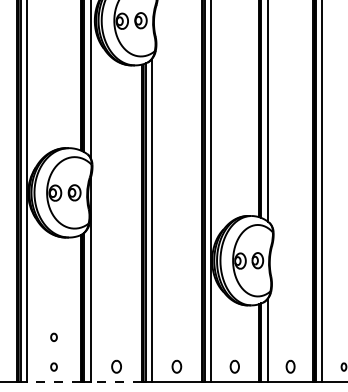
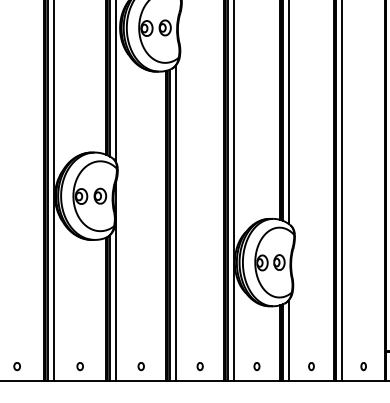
part: (53, 337) -> (79, 337), removed
part: (115, 367) -> (140, 366), size x0.62
part: (176, 367) -> (199, 366), size x0.62
part: (234, 367) -> (256, 366), size x0.62
part: (290, 367) -> (311, 366), size x0.62
line: (54, 382) -> (80, 381), dashed -> solid
line: (115, 382) -> (140, 381), dashed -> solid

